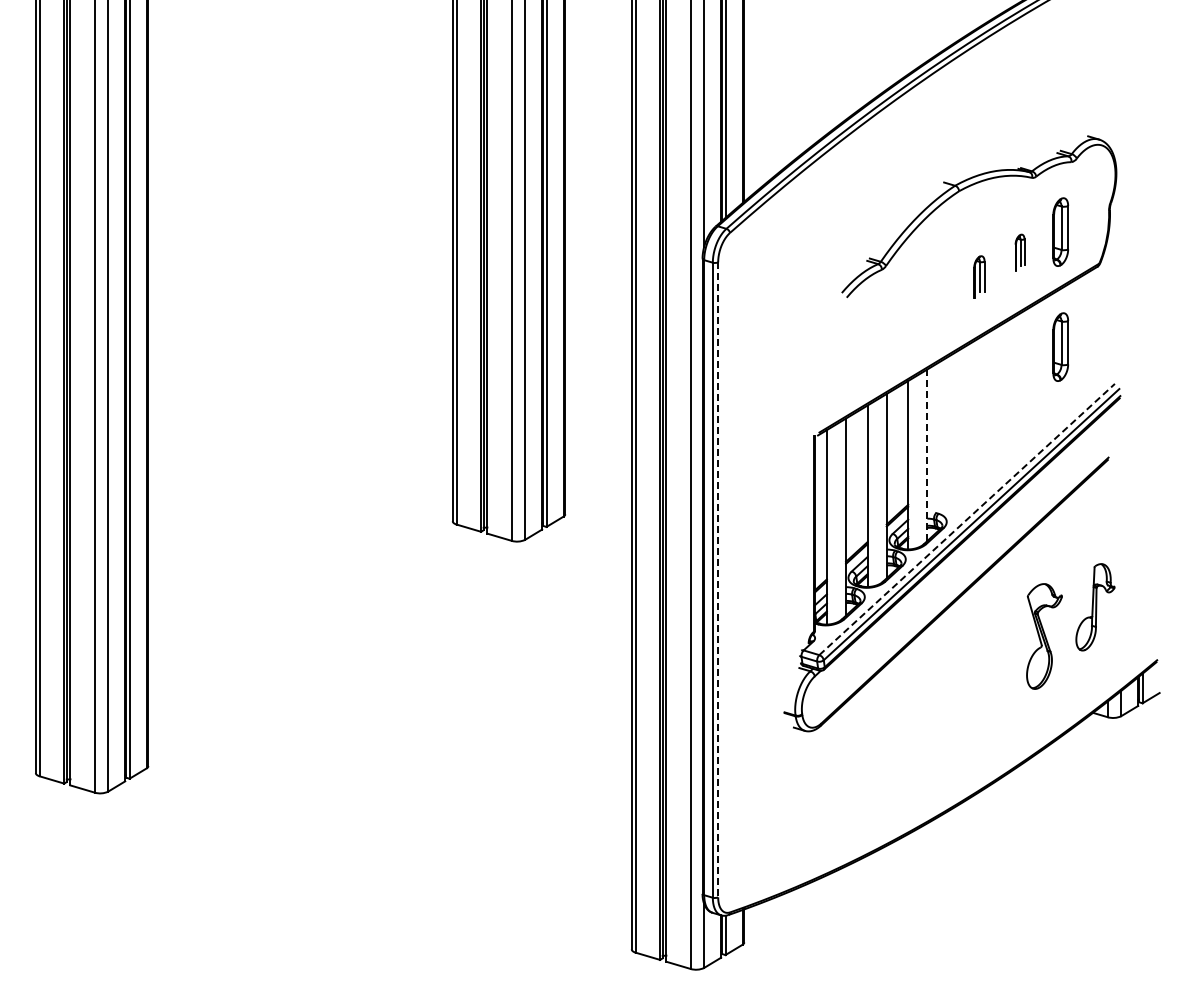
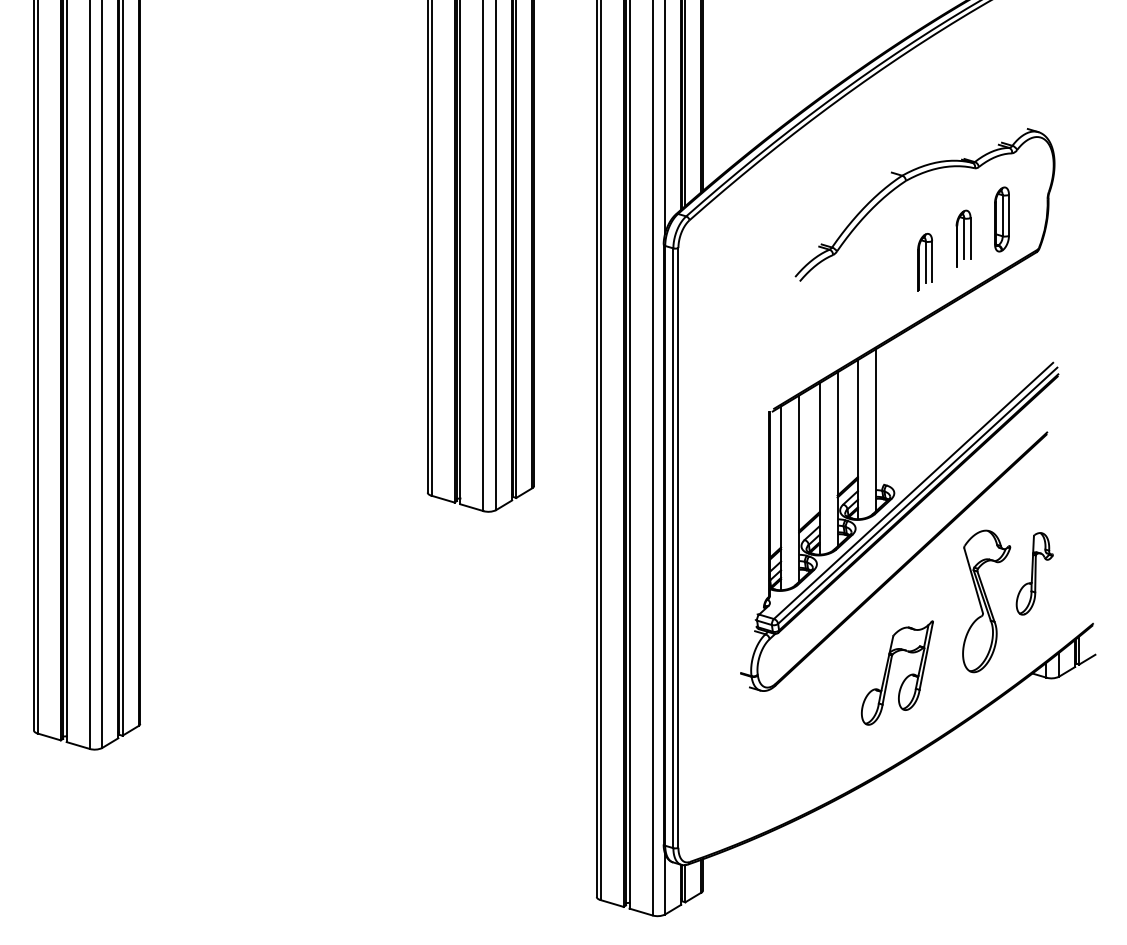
part: (1019, 252) -> (963, 238), size x1.67
part: (979, 276) -> (925, 261), size x1.43
part: (1060, 346) -> (1001, 327), removed
line: (927, 455) -> (876, 430), dashed -> solid
line: (967, 519) -> (913, 490), dashed -> solid
line: (718, 579) -> (678, 547), dashed -> solid
part: (1044, 636) -> (986, 601), size x1.43
part: (942, 709) -> (890, 670), added

